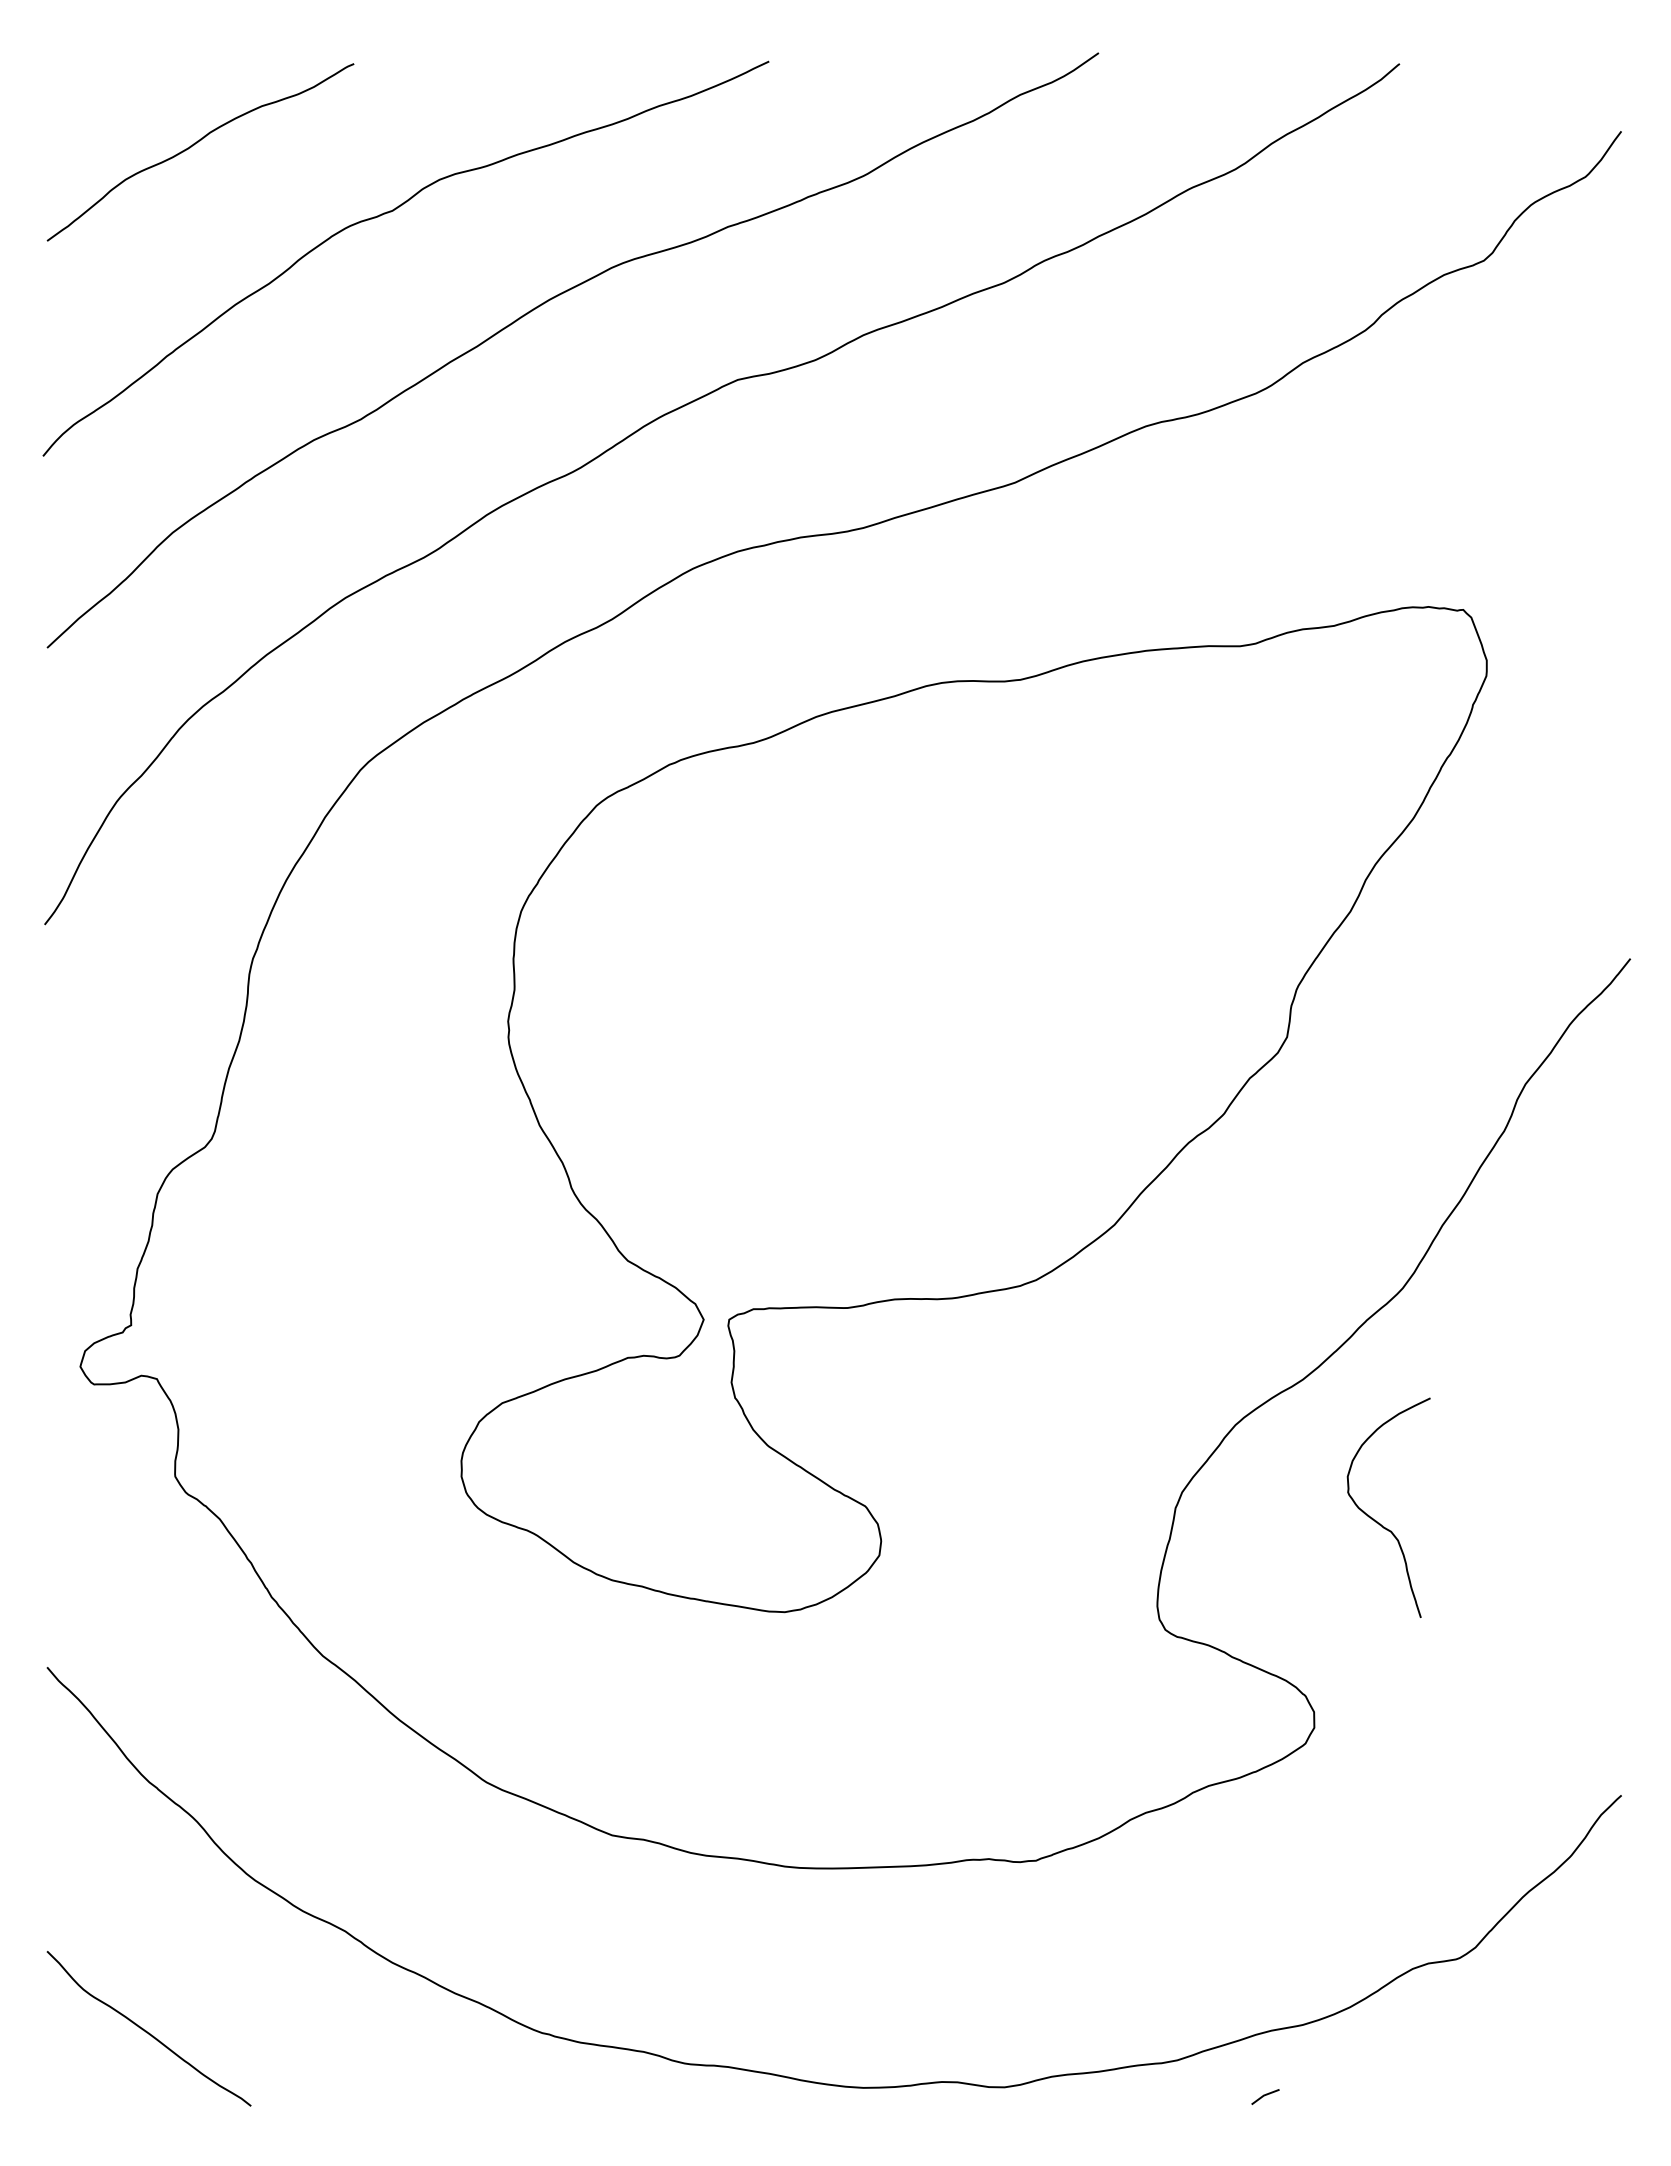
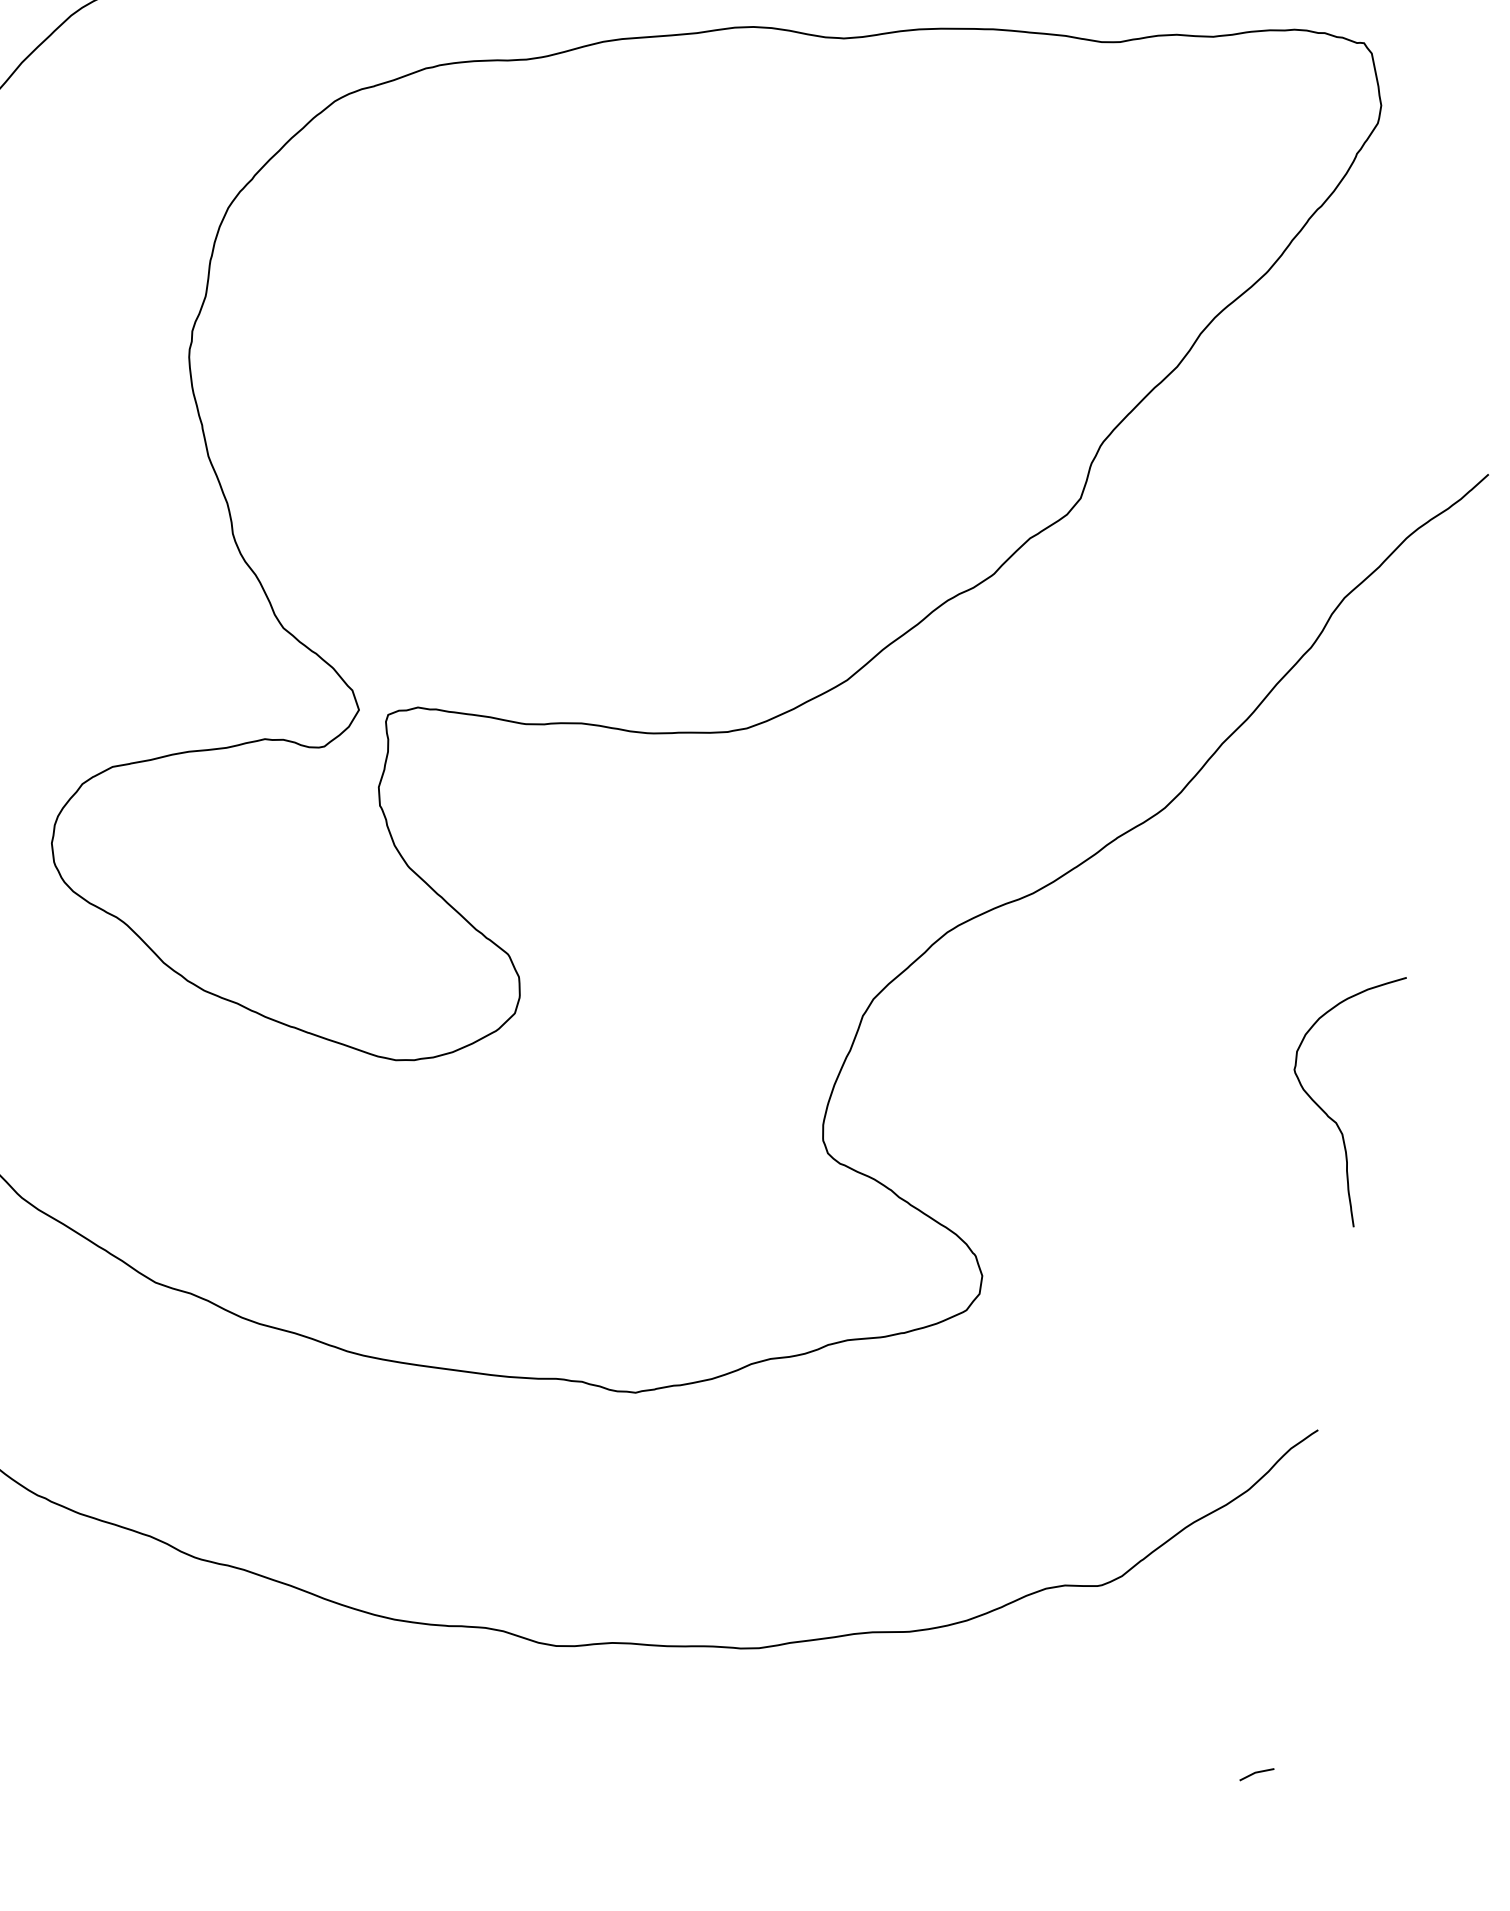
curve: (1379, 1522) -> (1324, 1110), moved
line: (1265, 2095) -> (1257, 1772), moved

